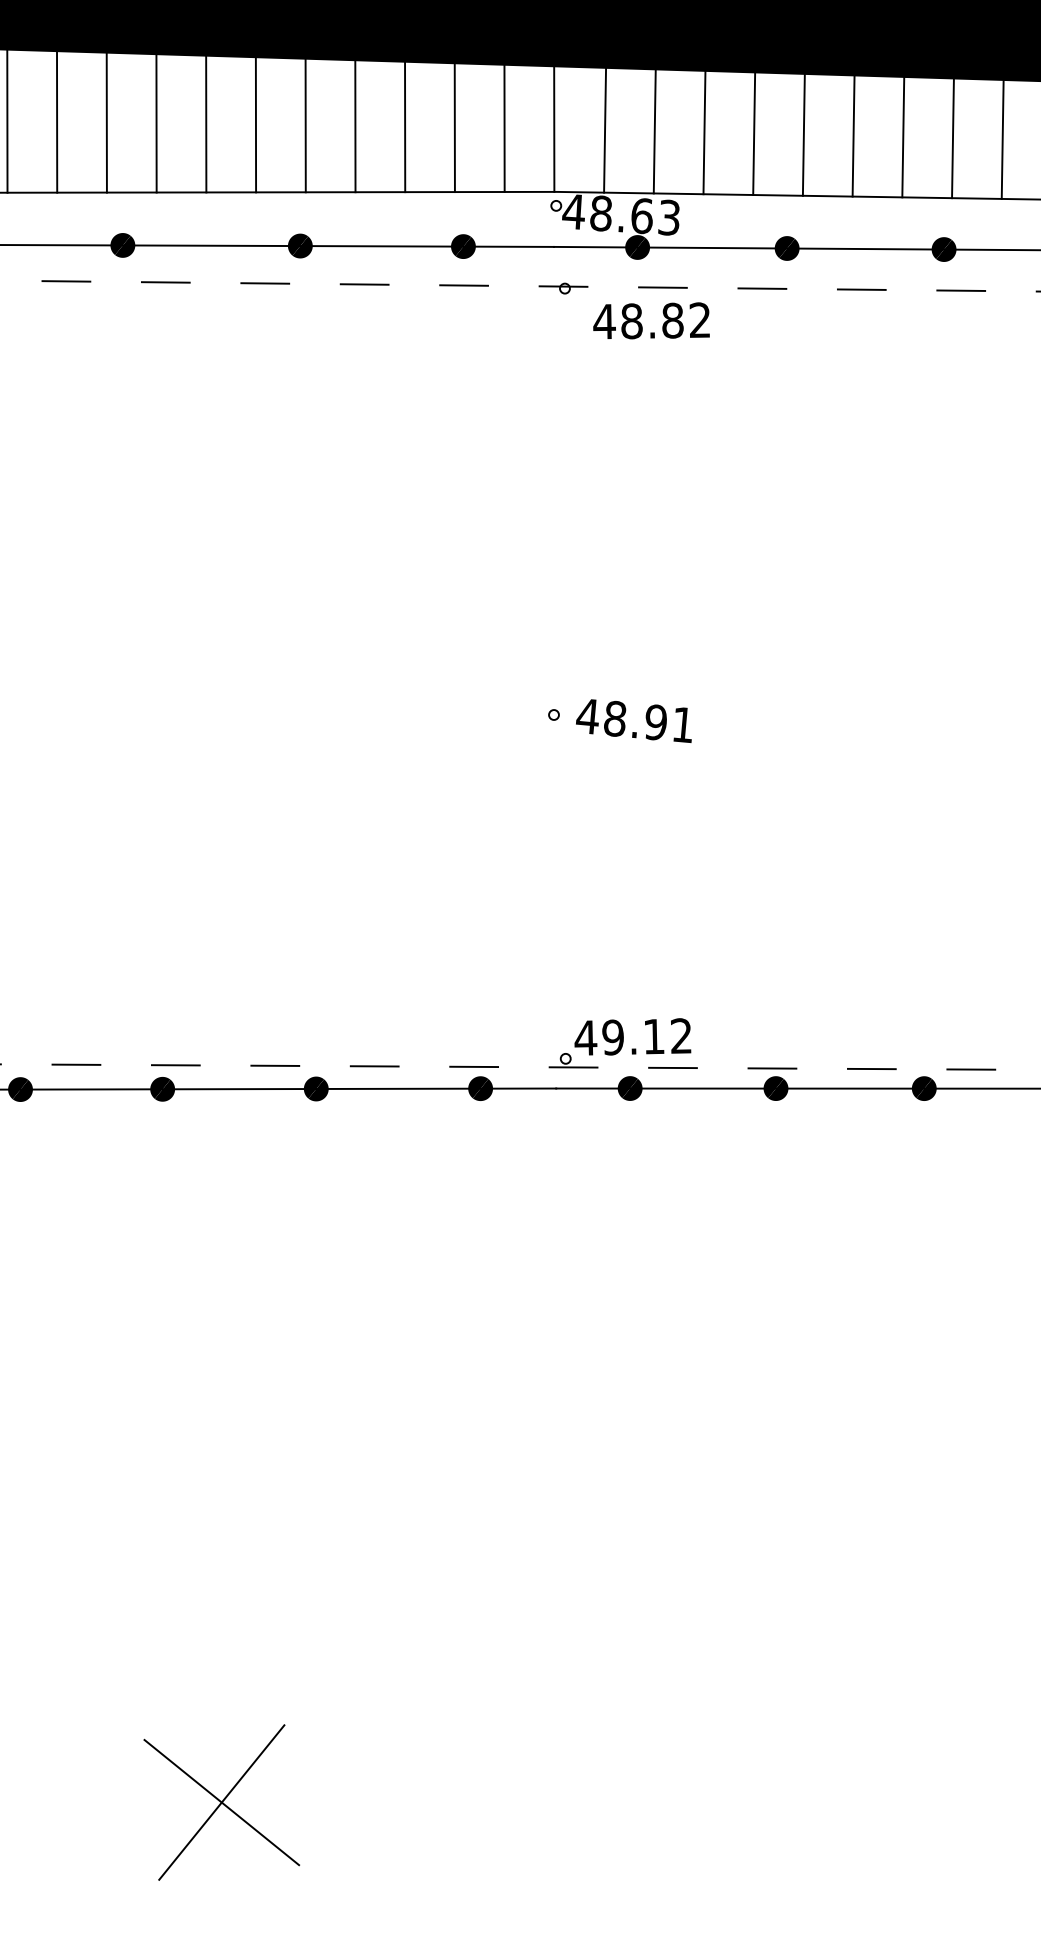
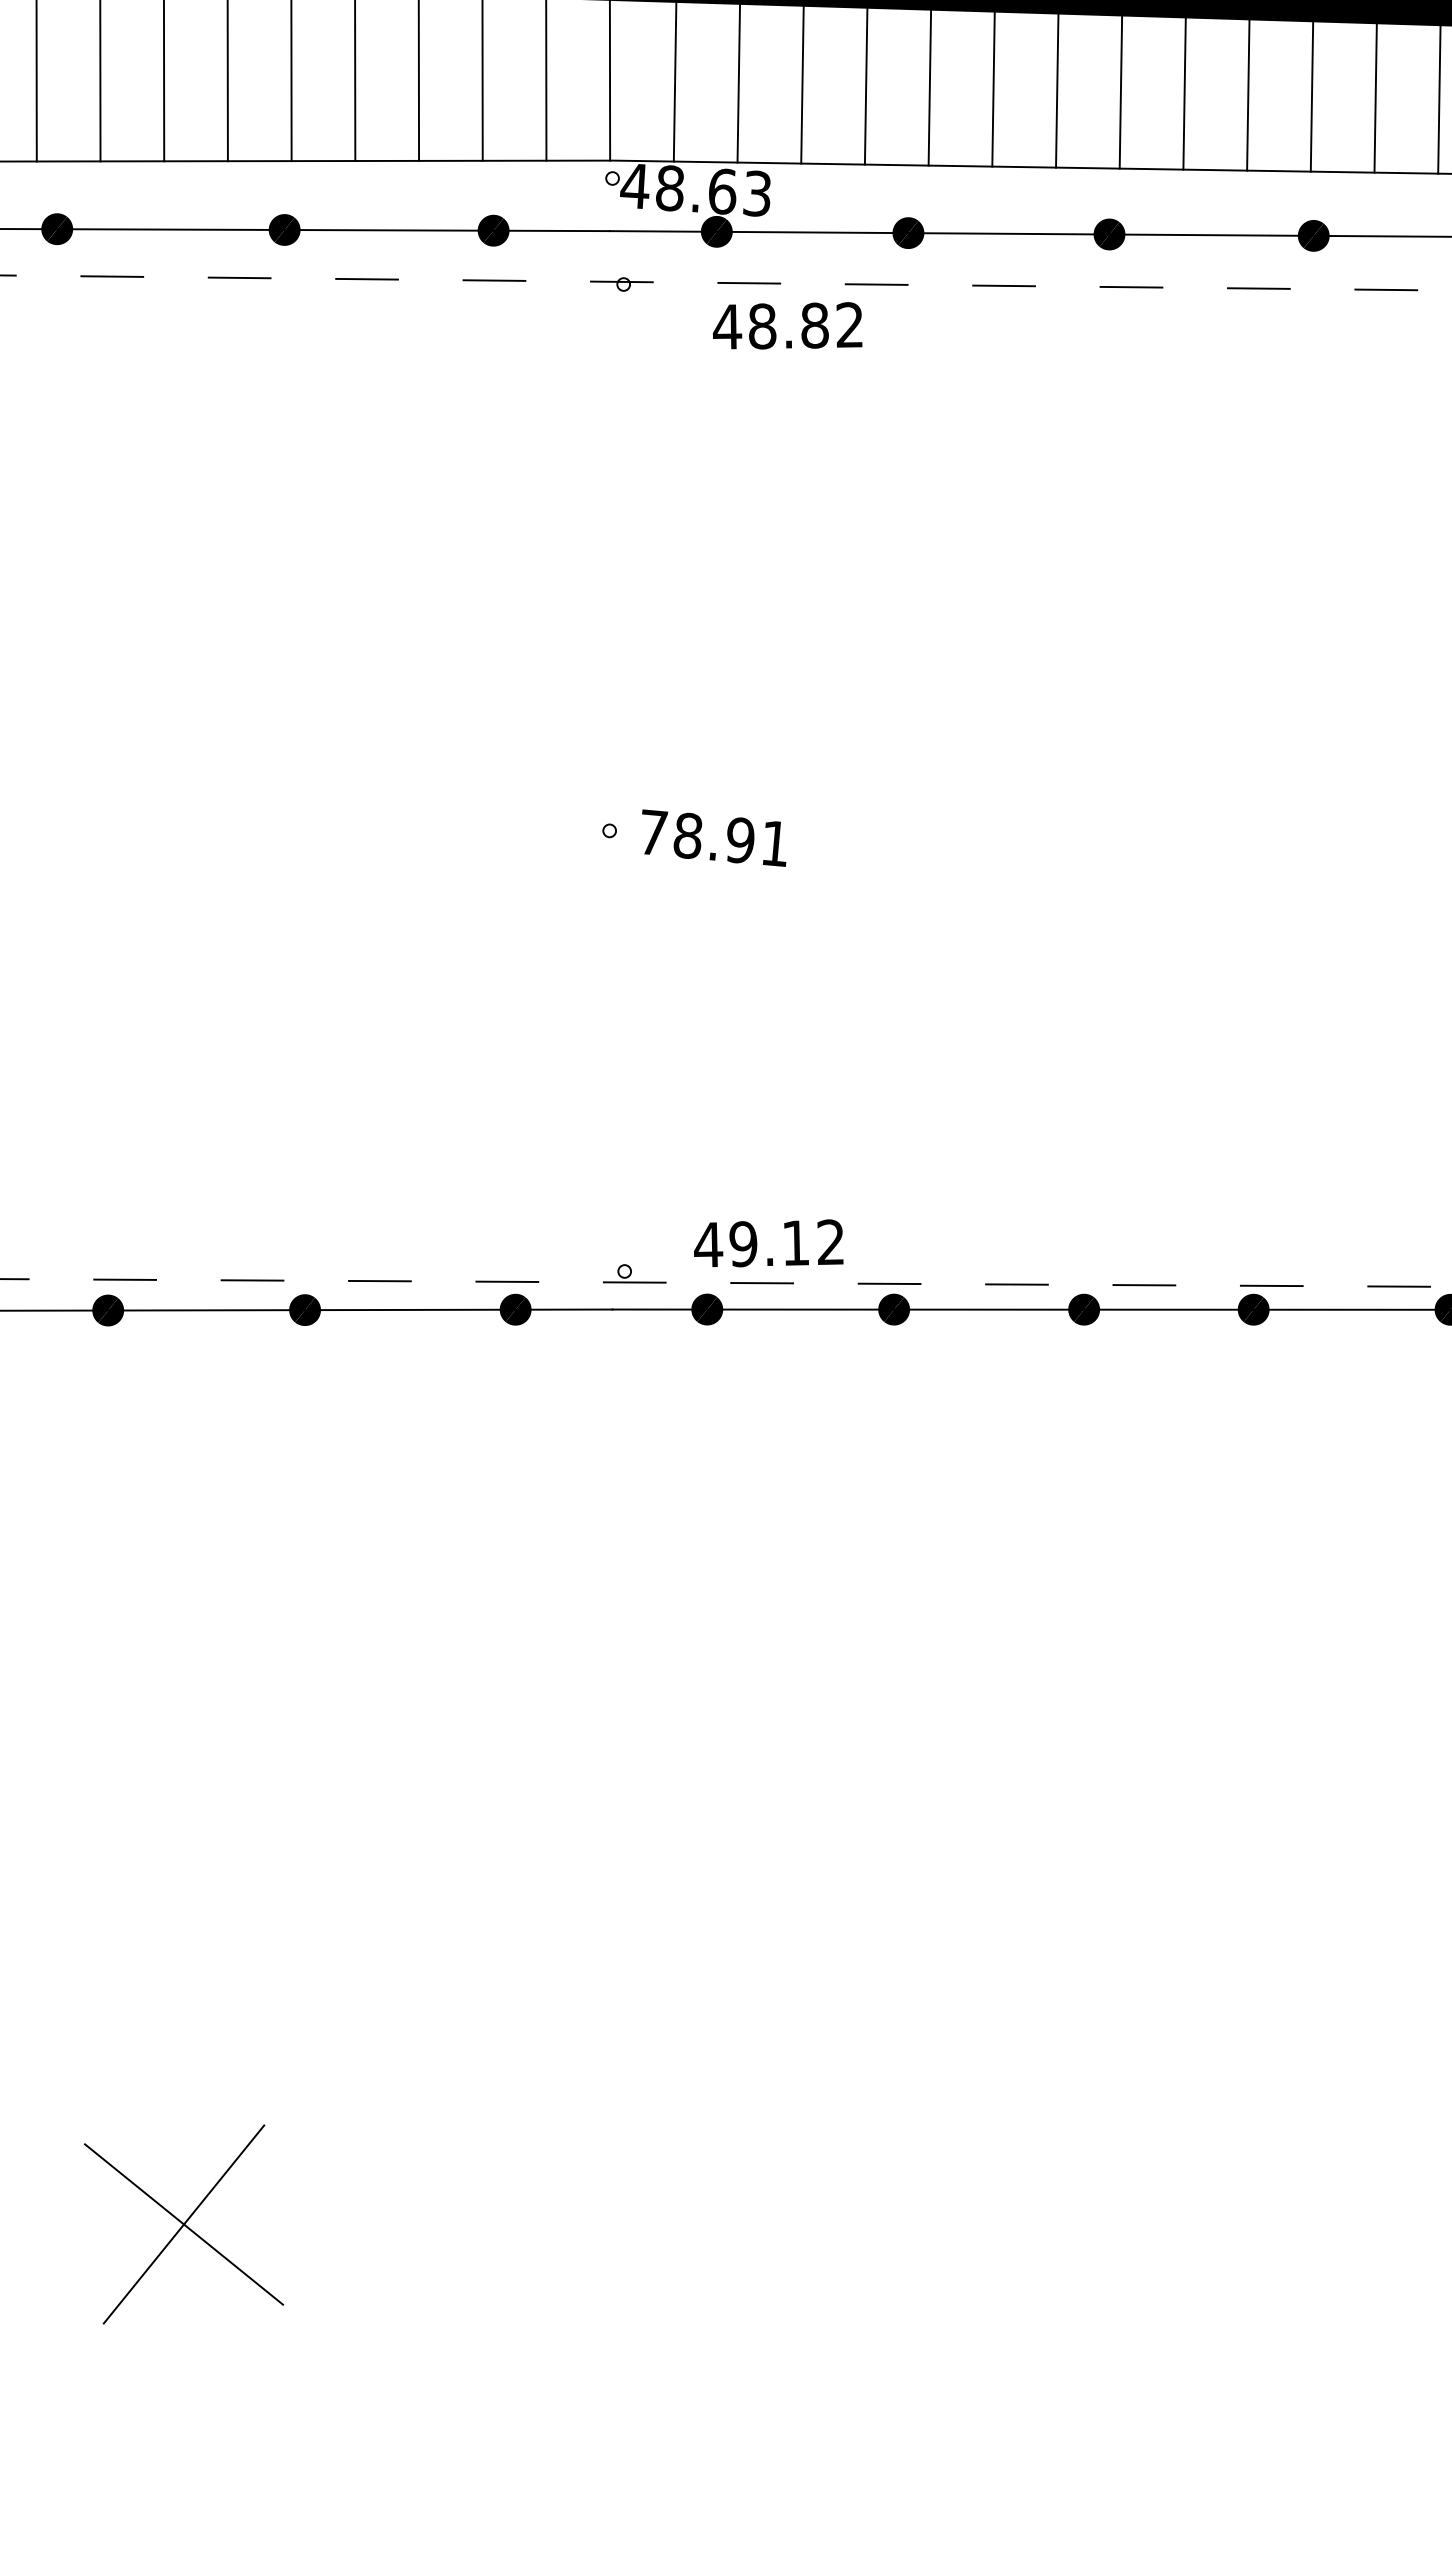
text: (651, 320) -> (787, 325), moved
text: (587, 716) -> (652, 832), 48.91 -> 78.91
text: (632, 1036) -> (768, 1243), moved

